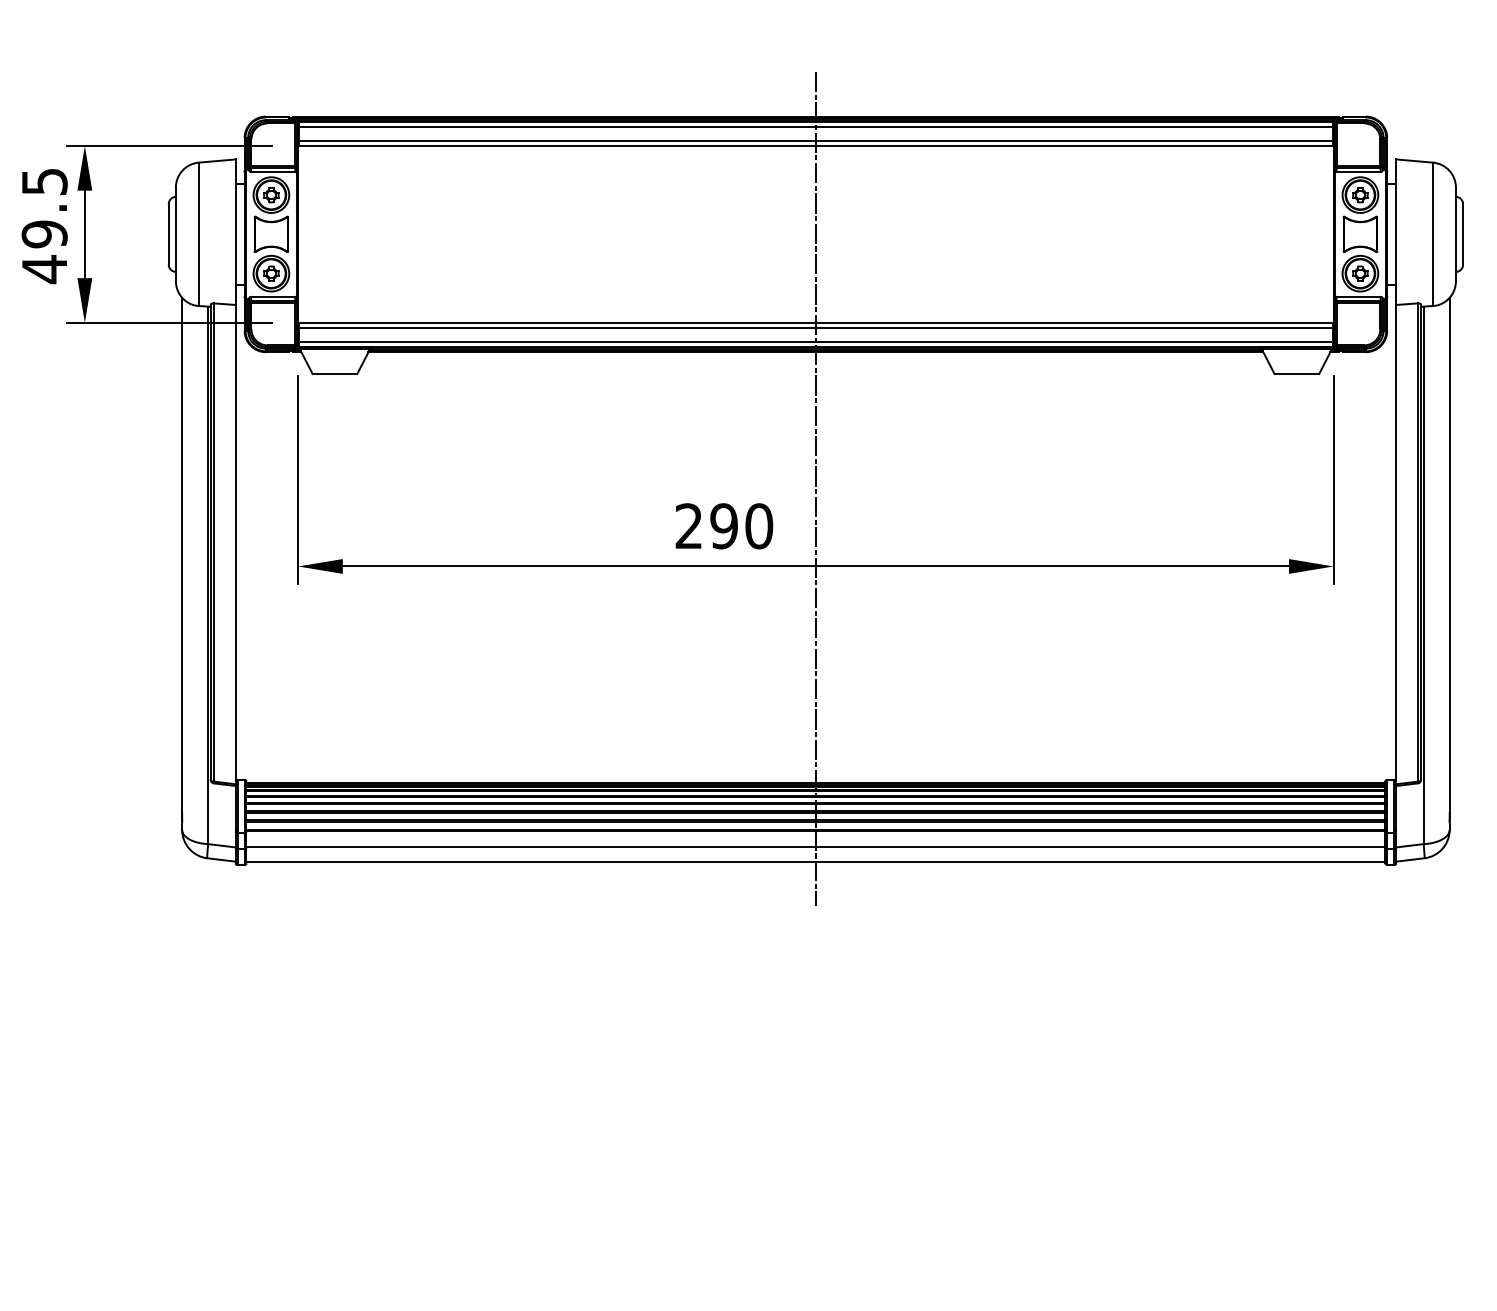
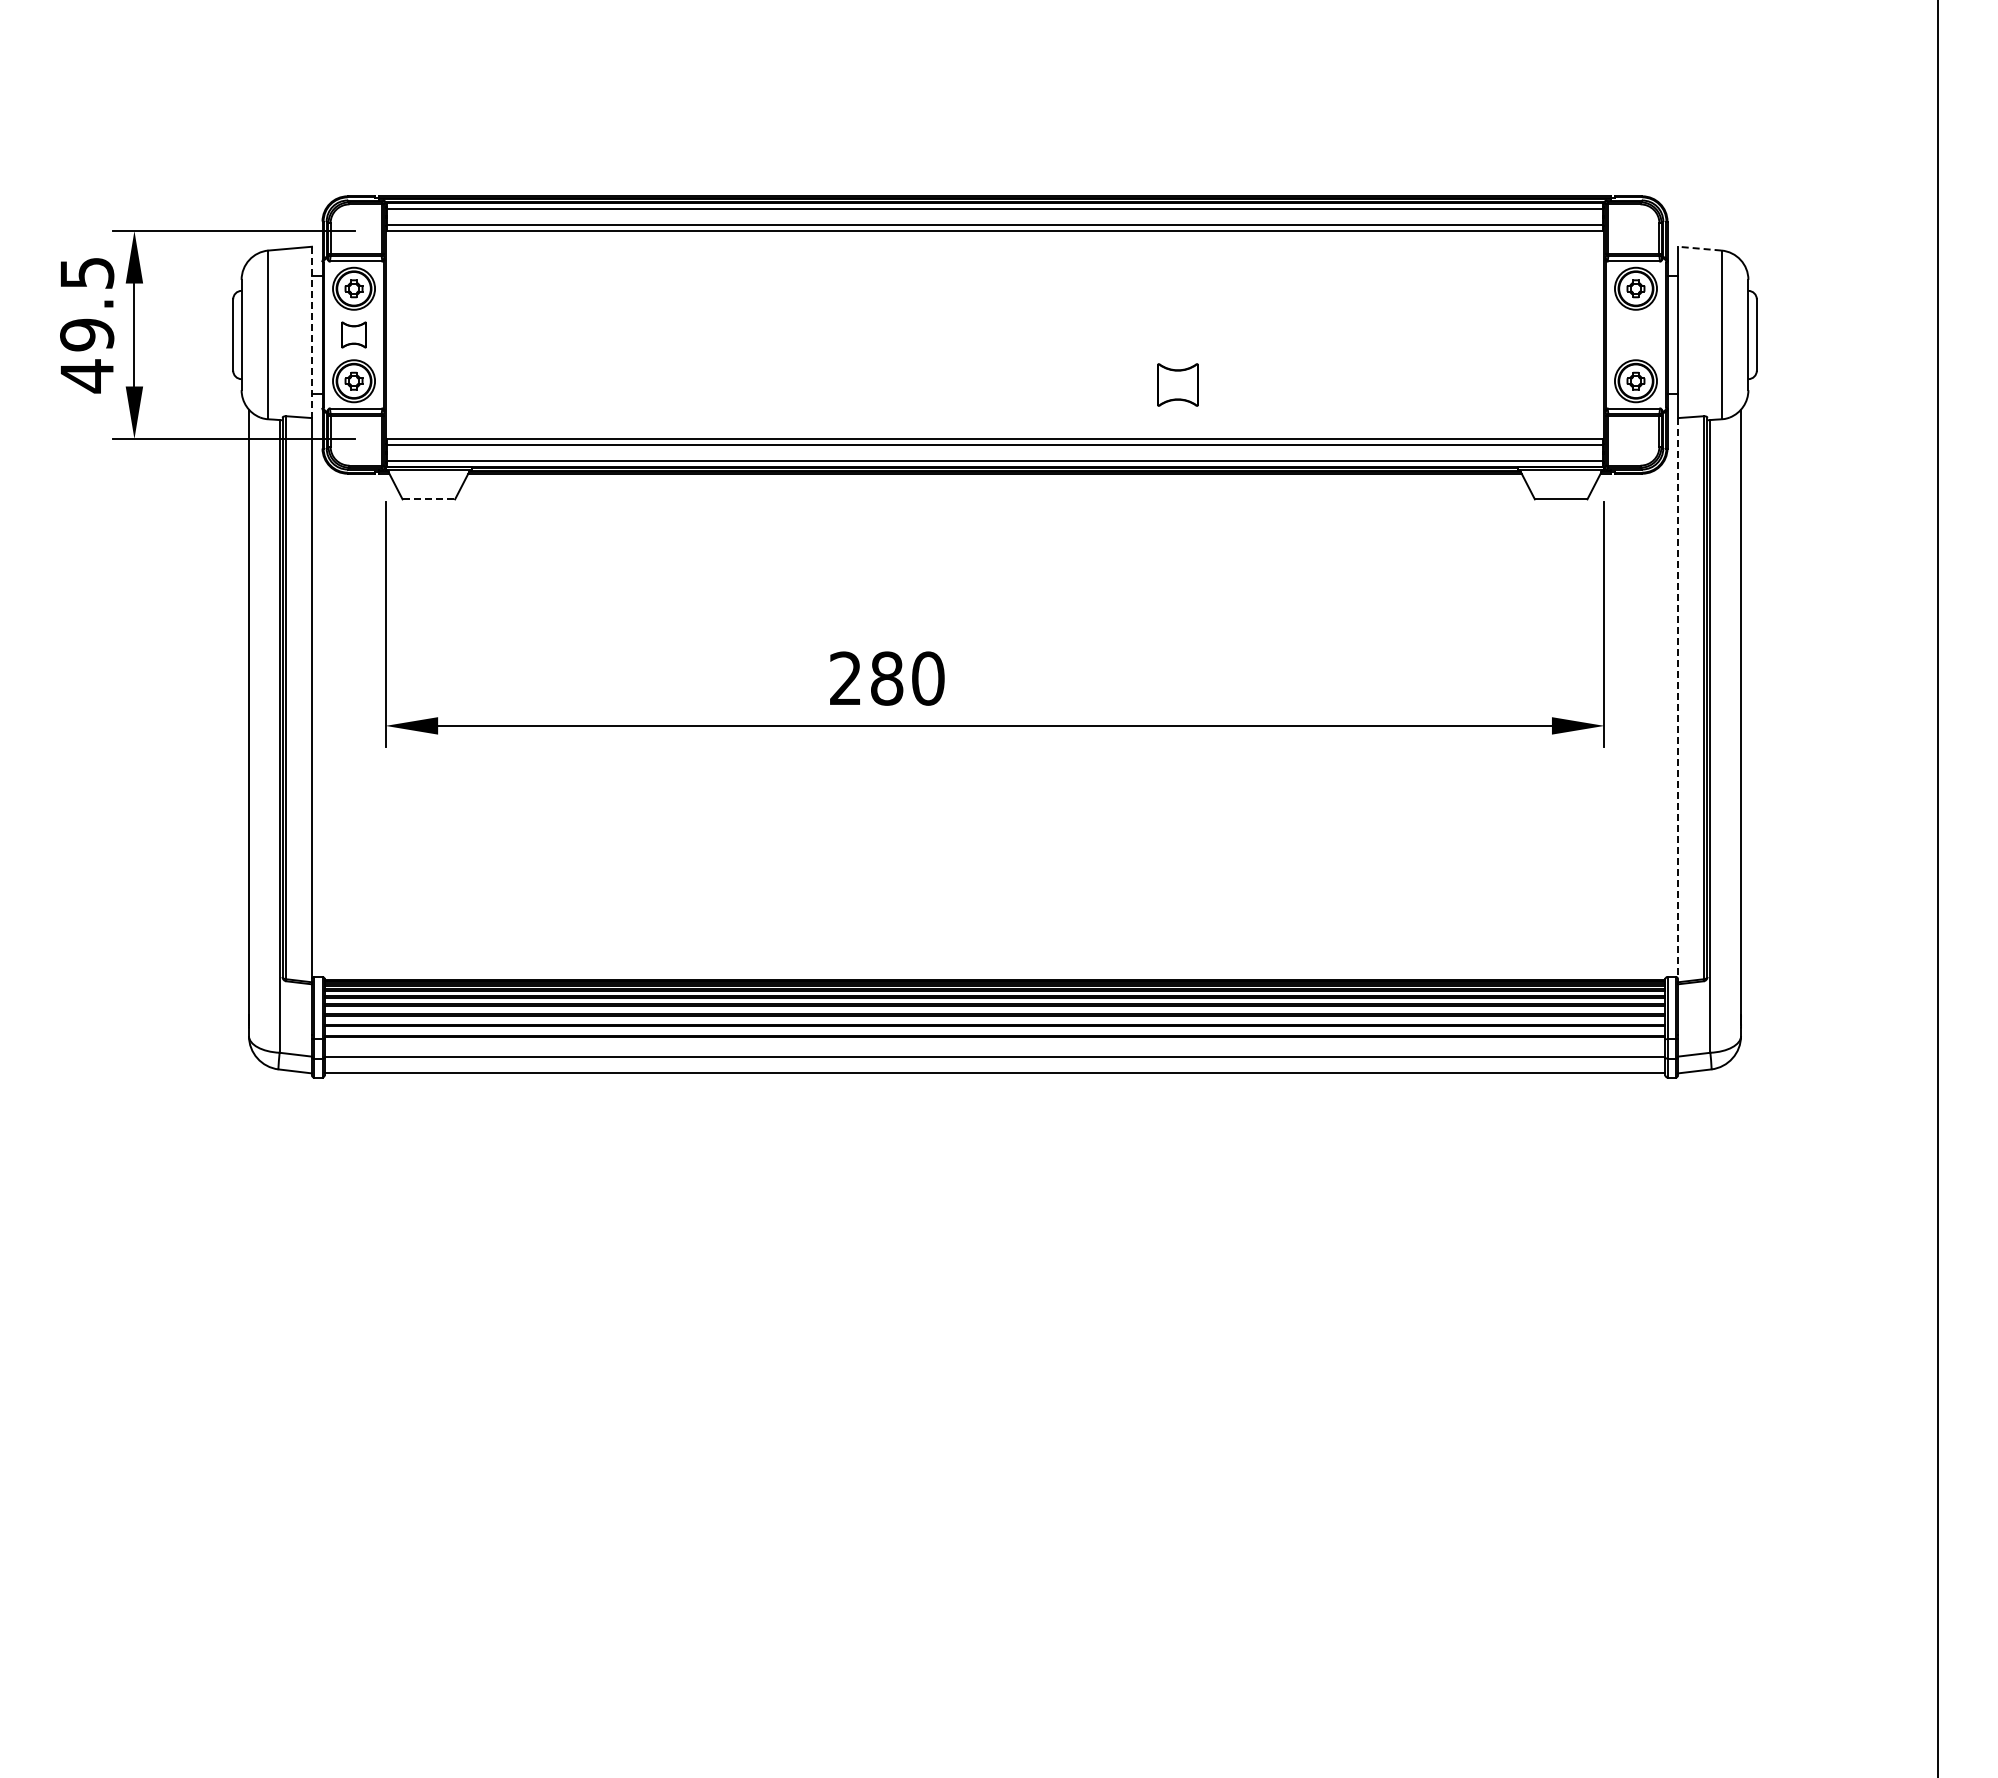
line: (1414, 160) -> (1699, 248), solid -> dashed
line: (236, 232) -> (312, 332), solid -> dashed
part: (270, 233) -> (353, 334), size x0.6
part: (1360, 233) -> (1177, 384), moved
line: (335, 374) -> (429, 499), solid -> dashed
line: (816, 488) -> (995, 634), removed
text: (723, 526) -> (886, 678), 290 -> 280
line: (1396, 544) -> (1678, 700), solid -> dashed

